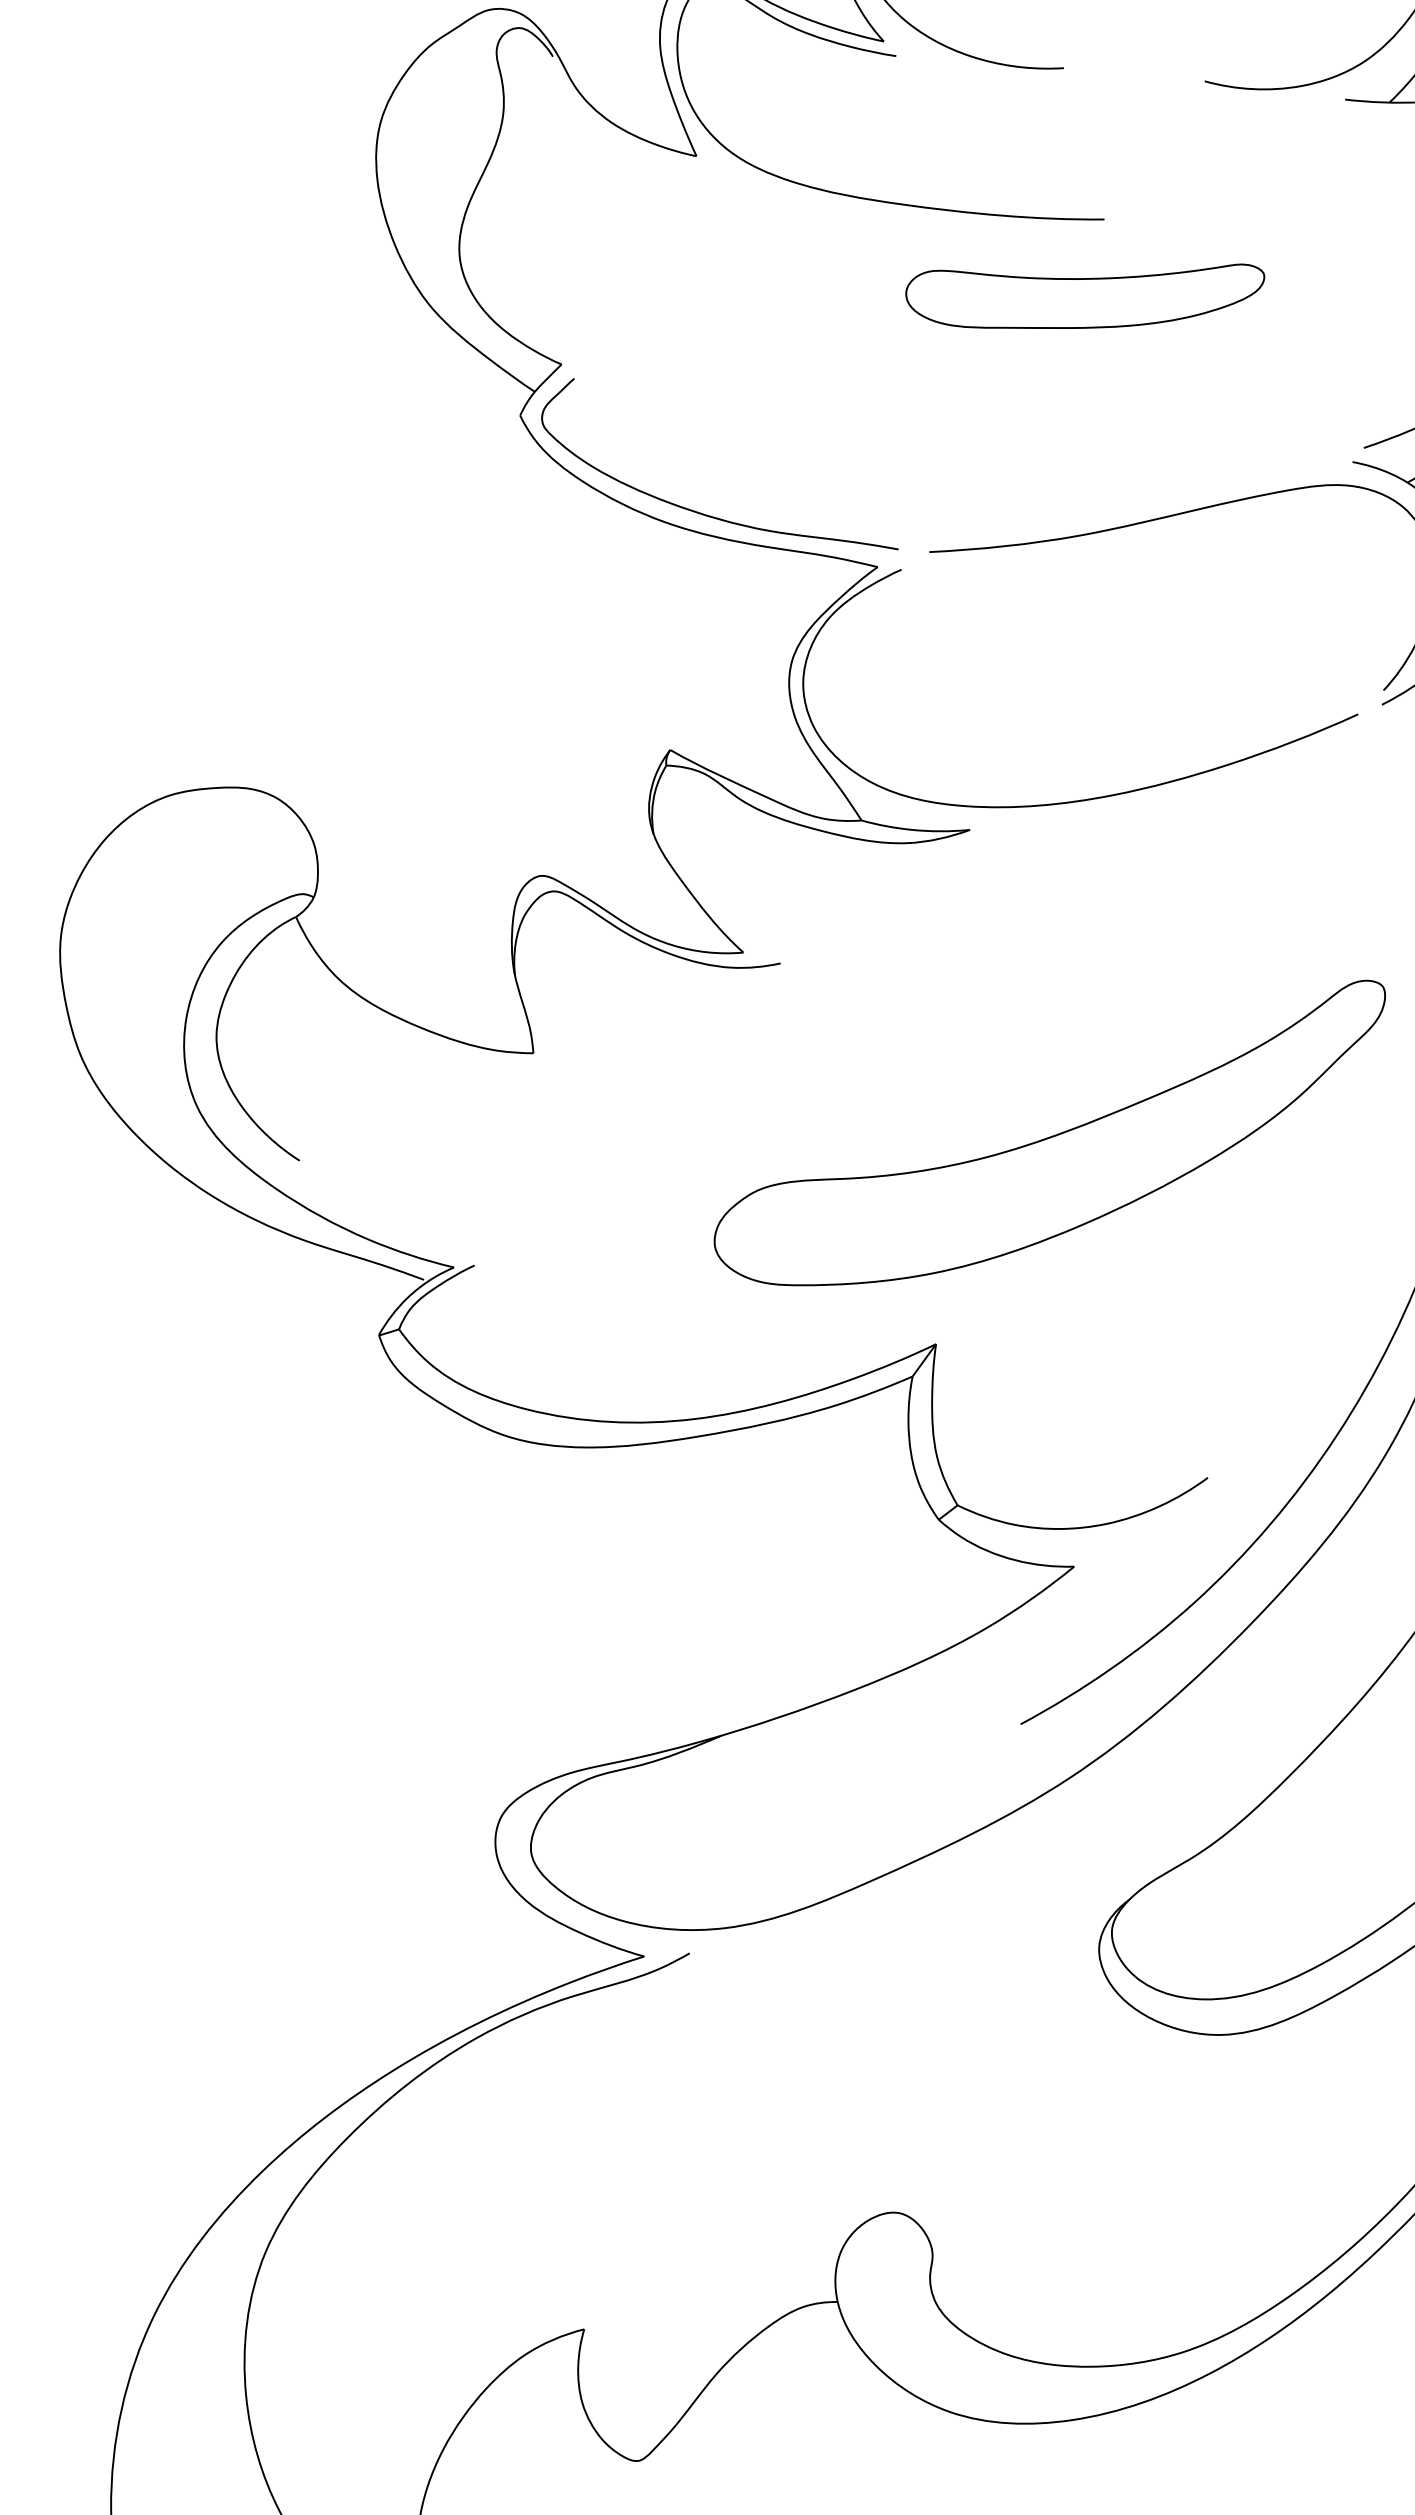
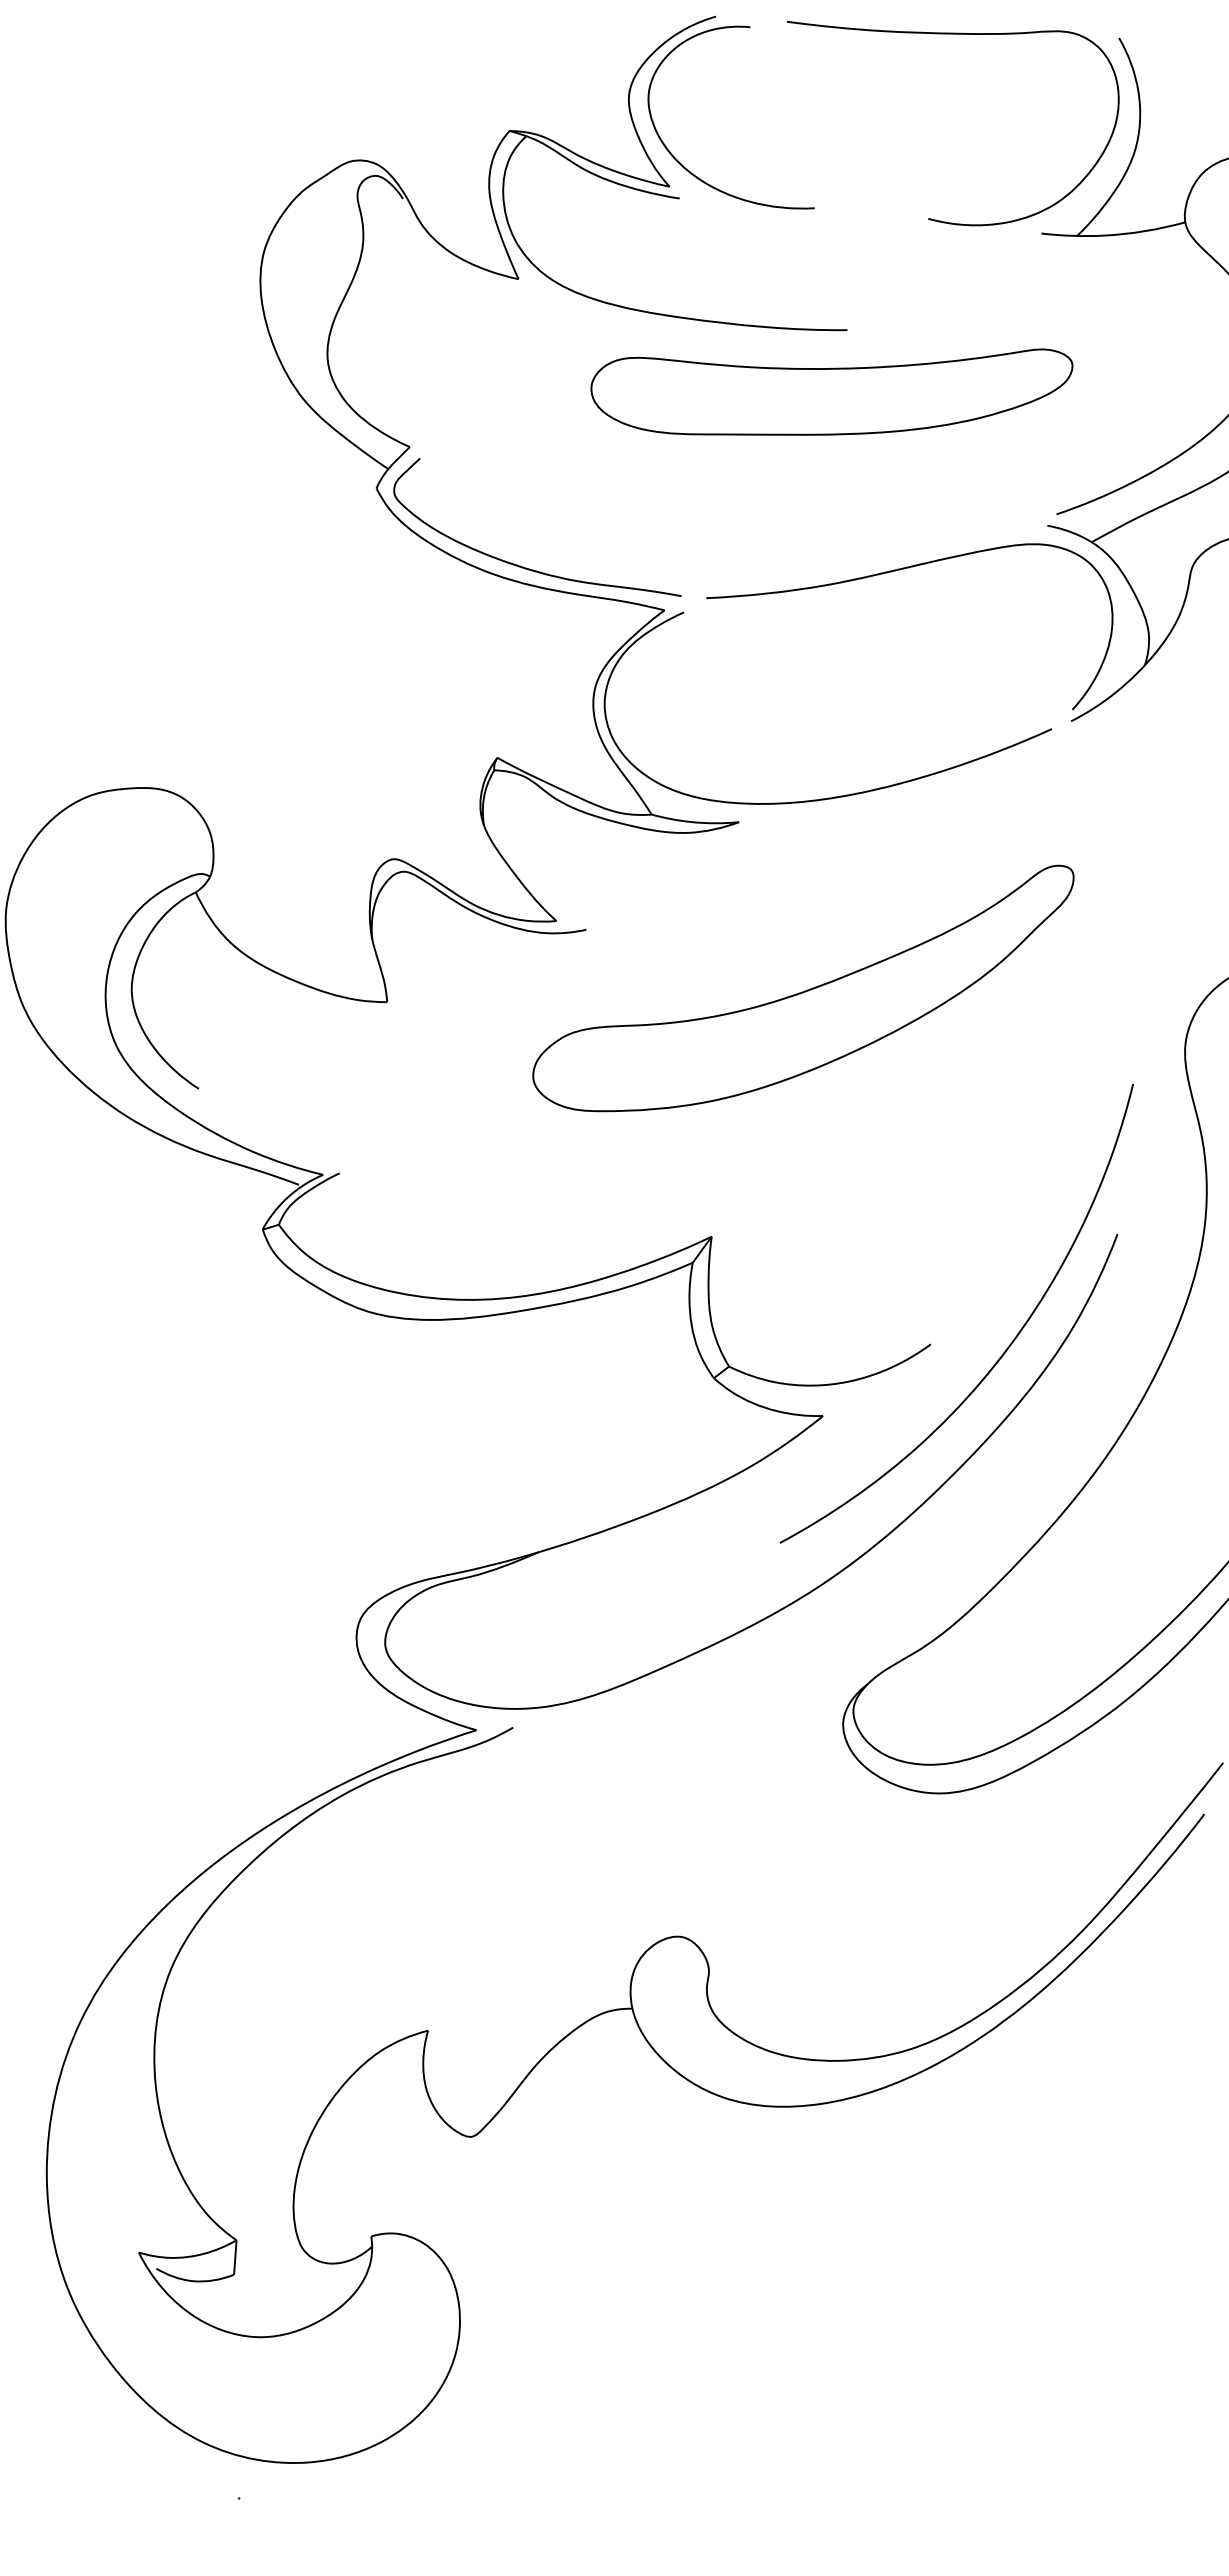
part: (1084, 295) -> (831, 391), size x1.67
part: (1049, 1133) -> (803, 988), moved

